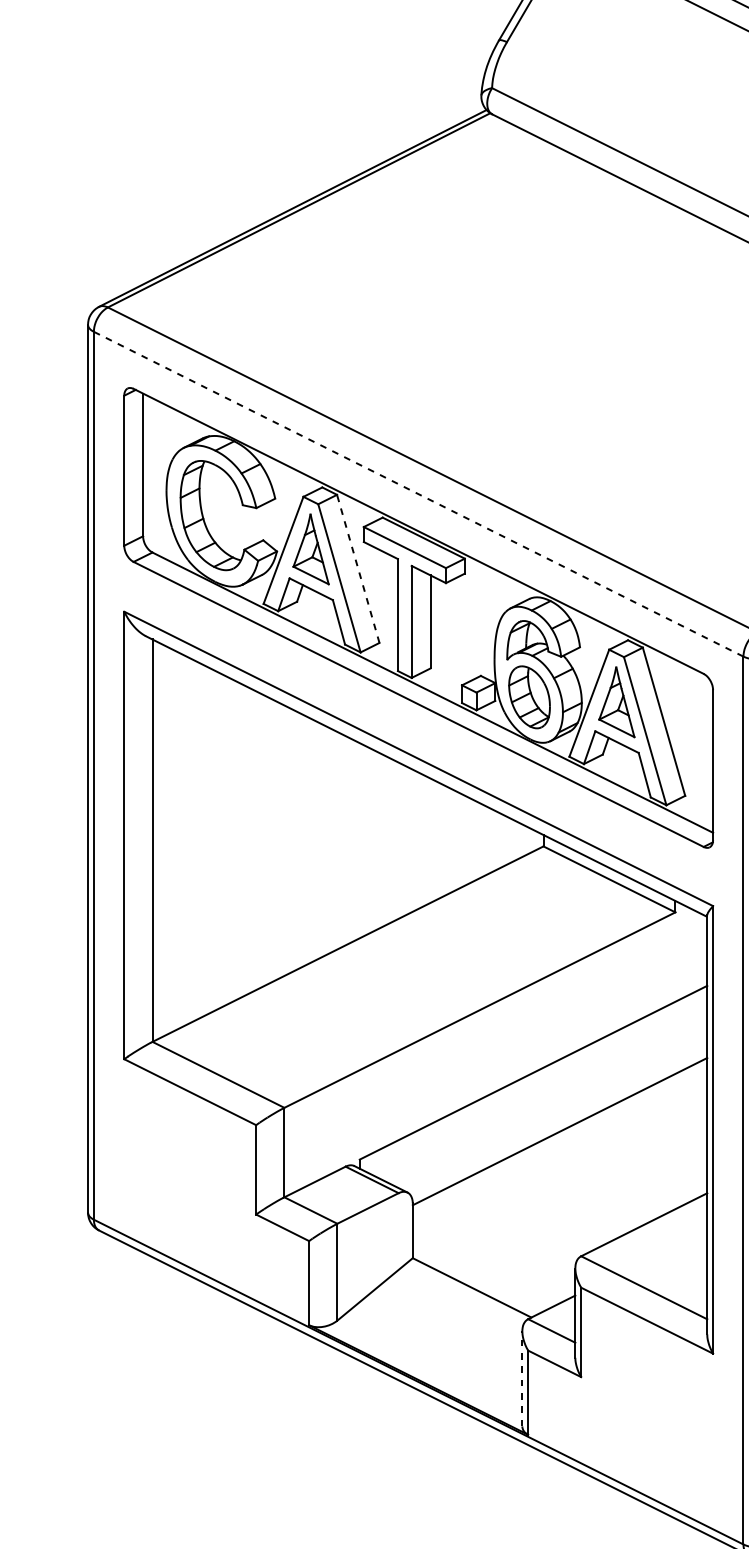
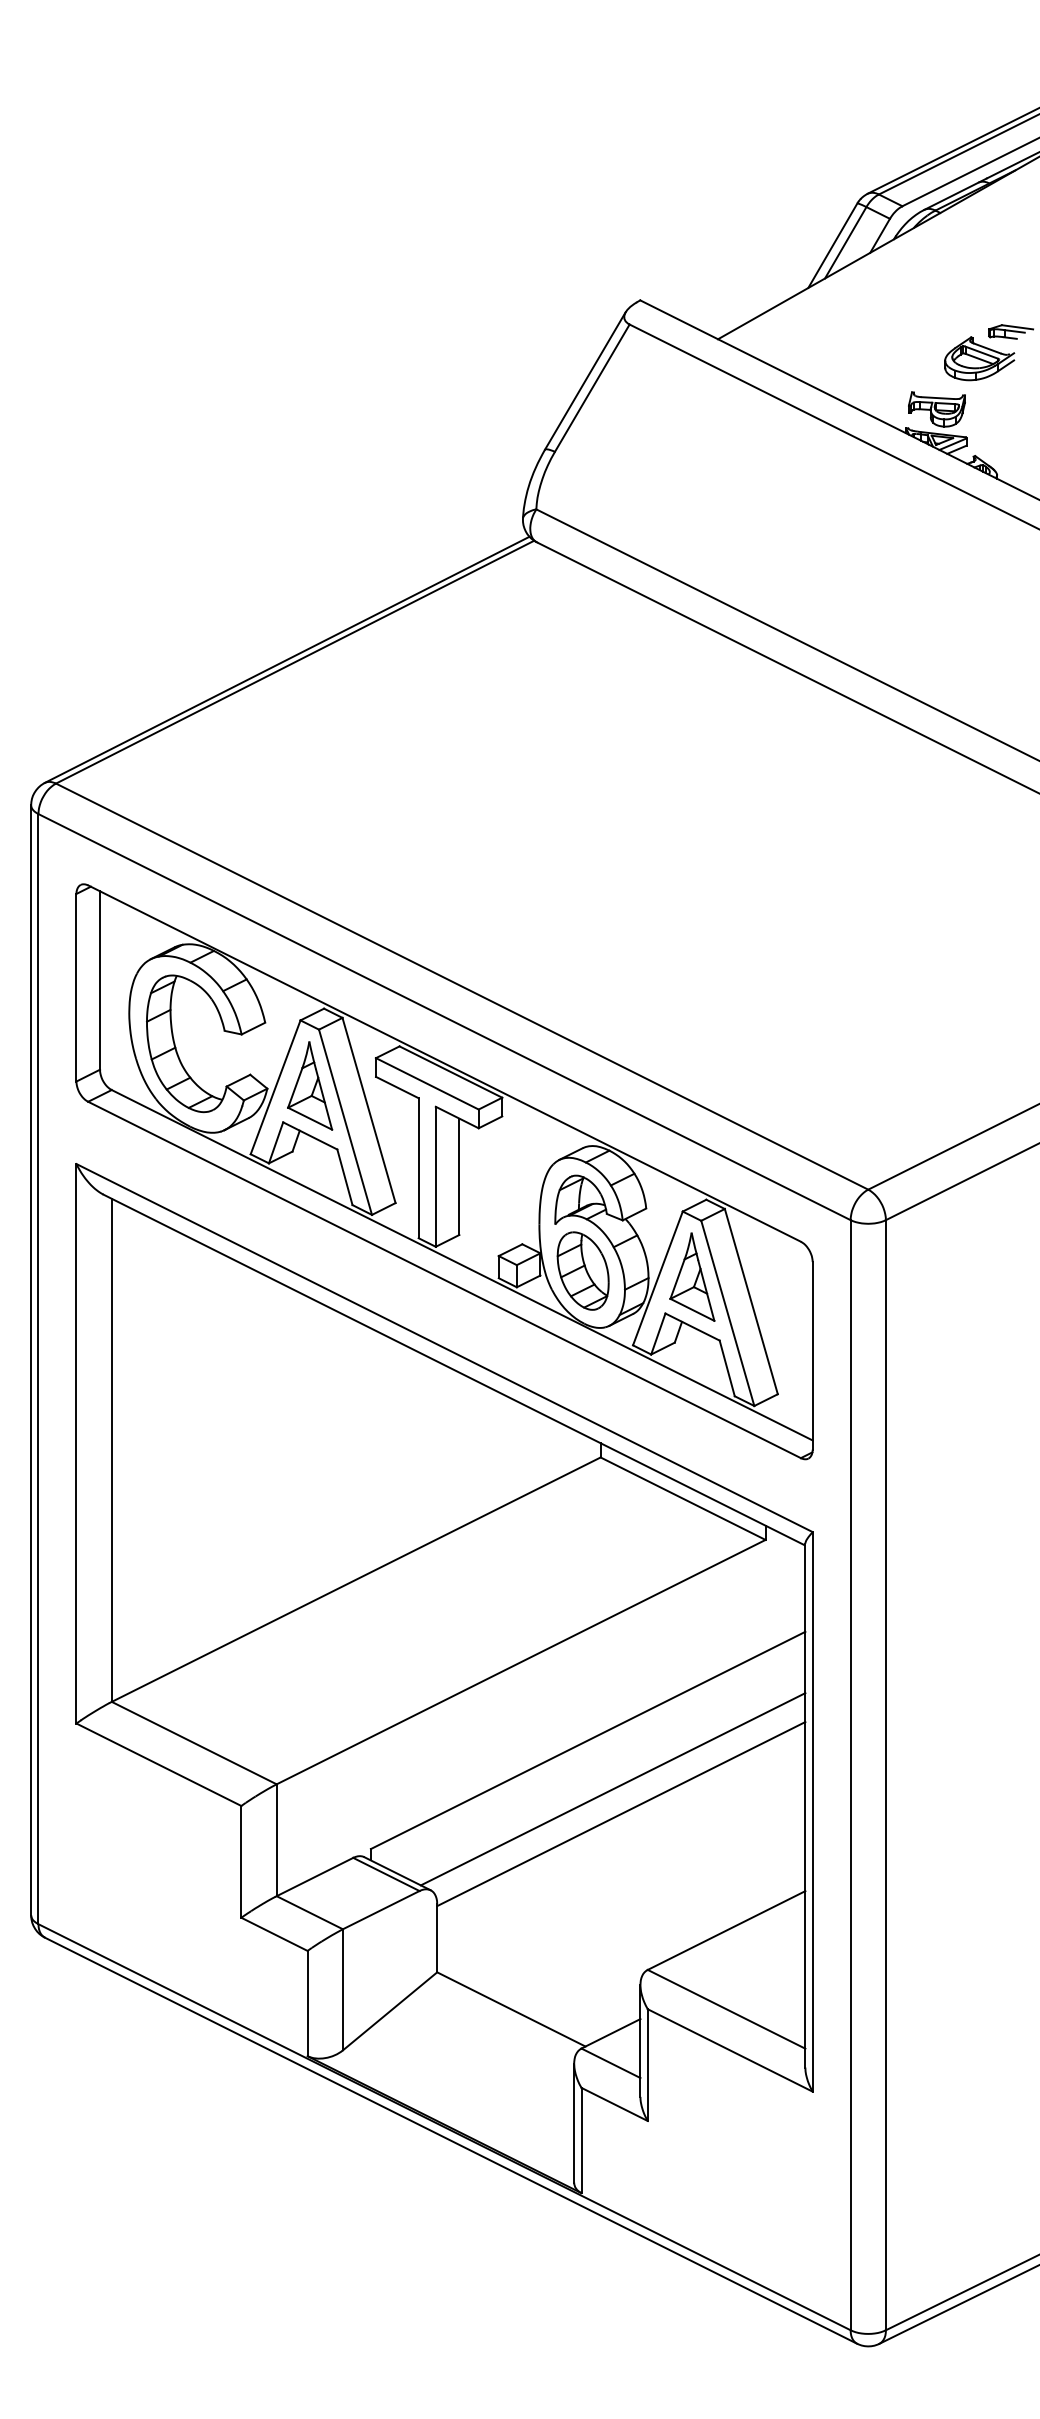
line: (418, 493) -> (444, 1016), dashed -> solid
line: (357, 568) -> (368, 1110), dashed -> solid
line: (552, 1111) -> (612, 1789), added
line: (522, 1378) -> (574, 2122), dashed -> solid

